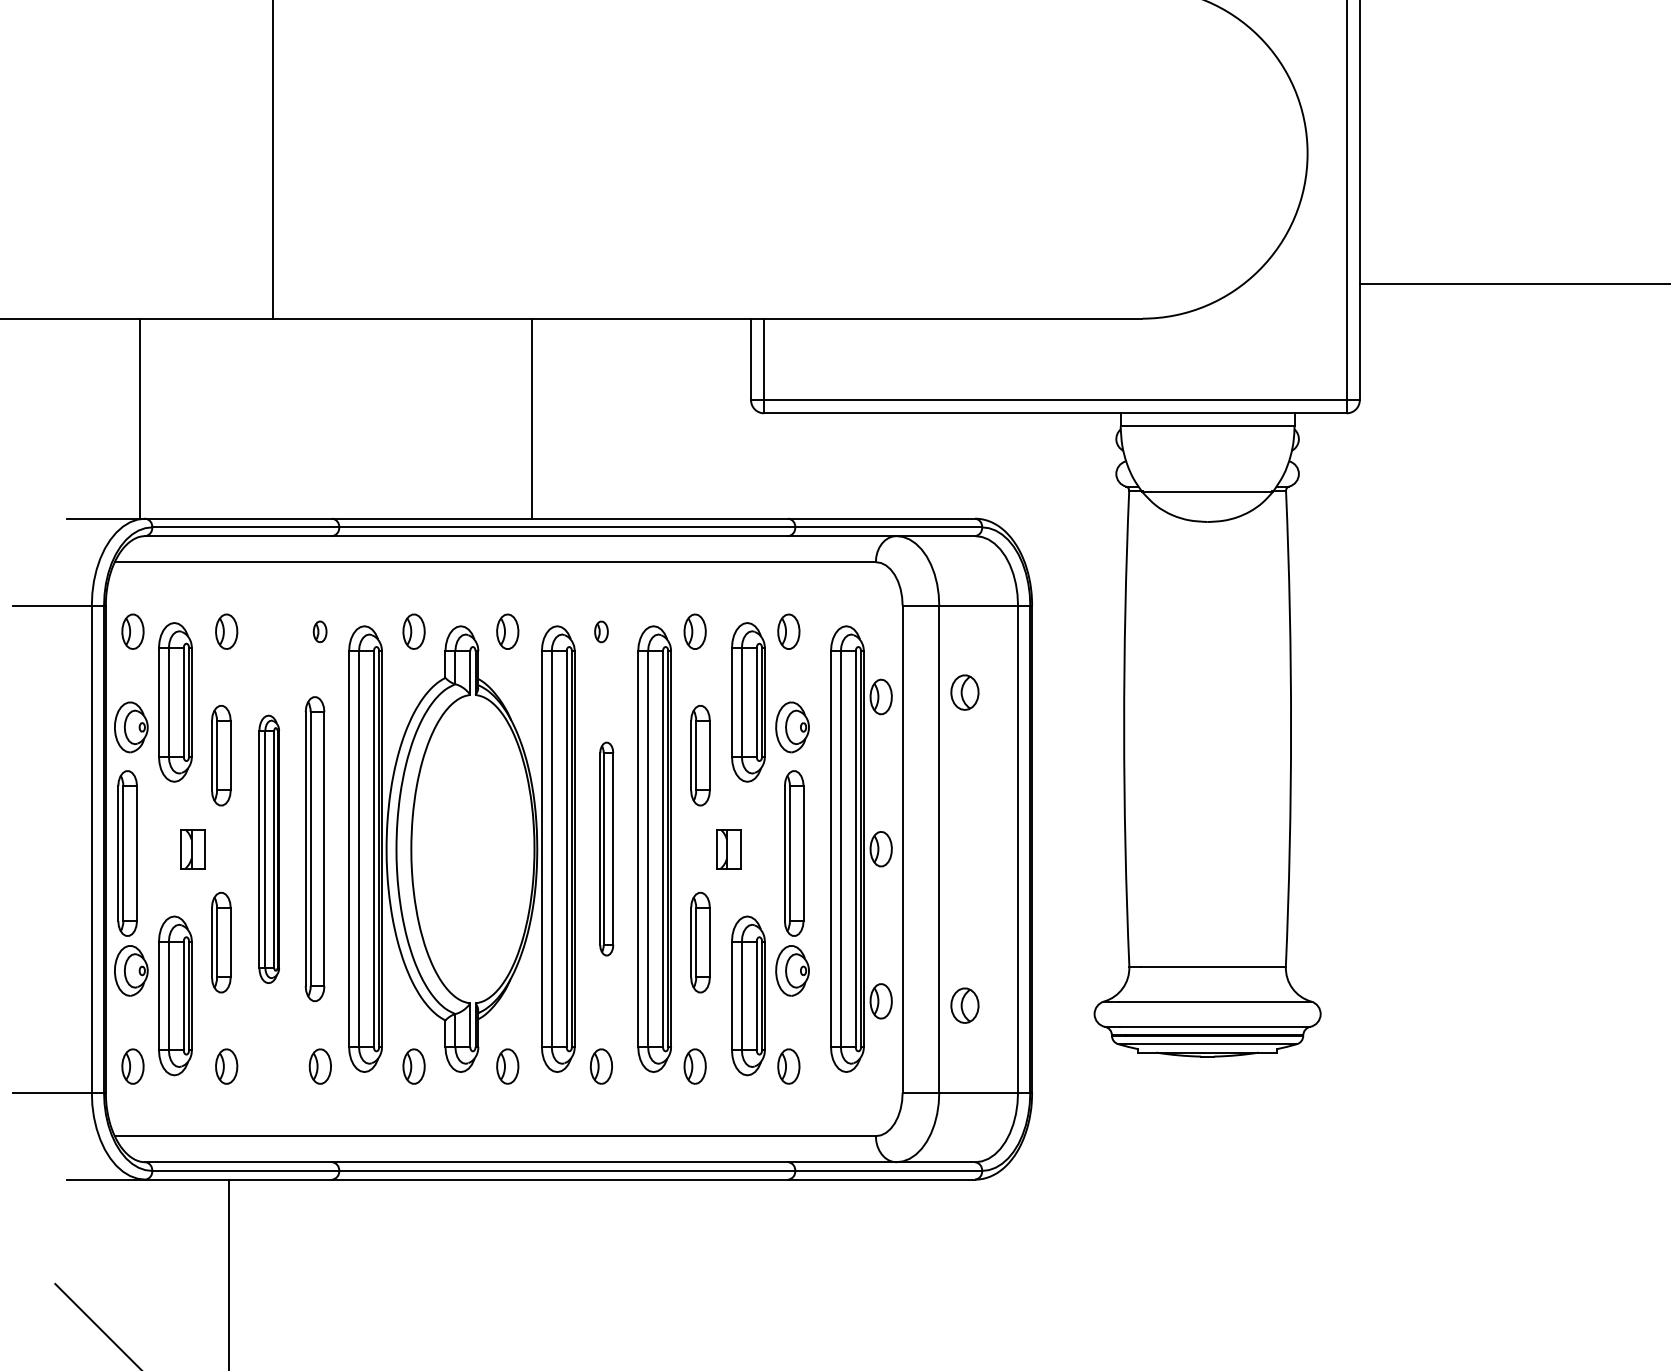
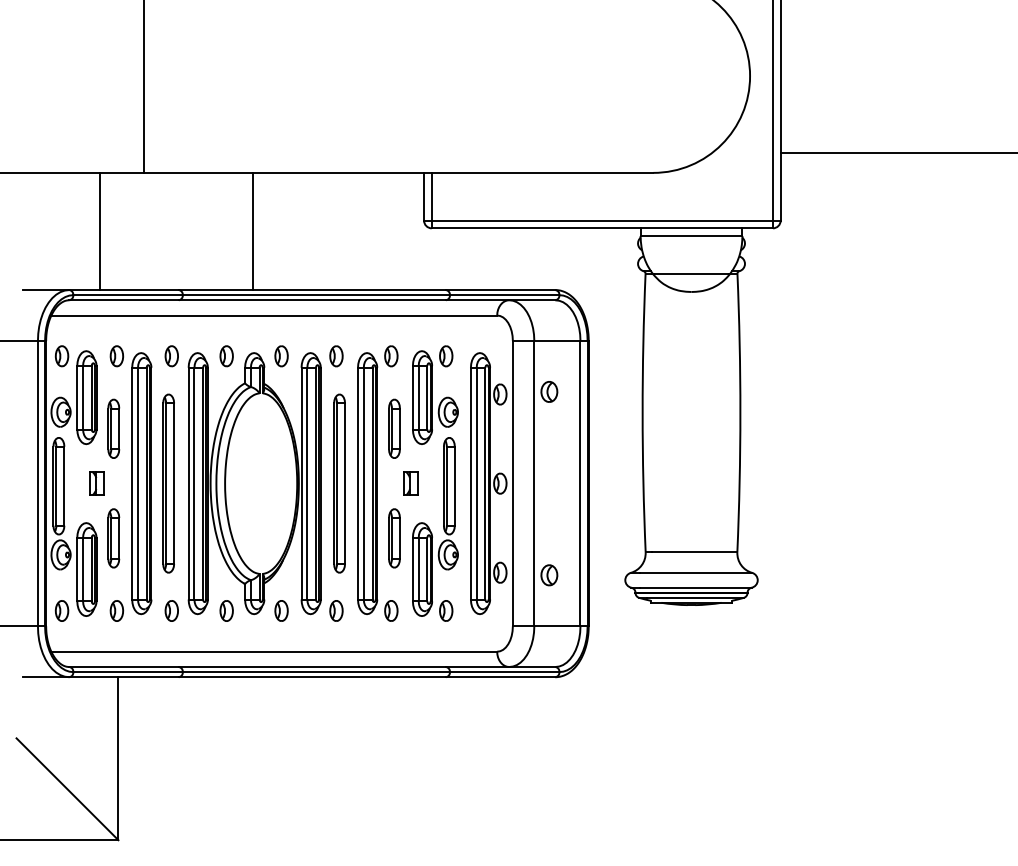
line: (138, 418) -> (99, 231), moved
line: (531, 418) -> (252, 231), moved
part: (319, 632) -> (171, 356), size x1.67
part: (601, 632) -> (336, 356), size x1.67
part: (268, 848) -> (141, 483), size x1.67
part: (606, 848) -> (339, 483), size x1.43

